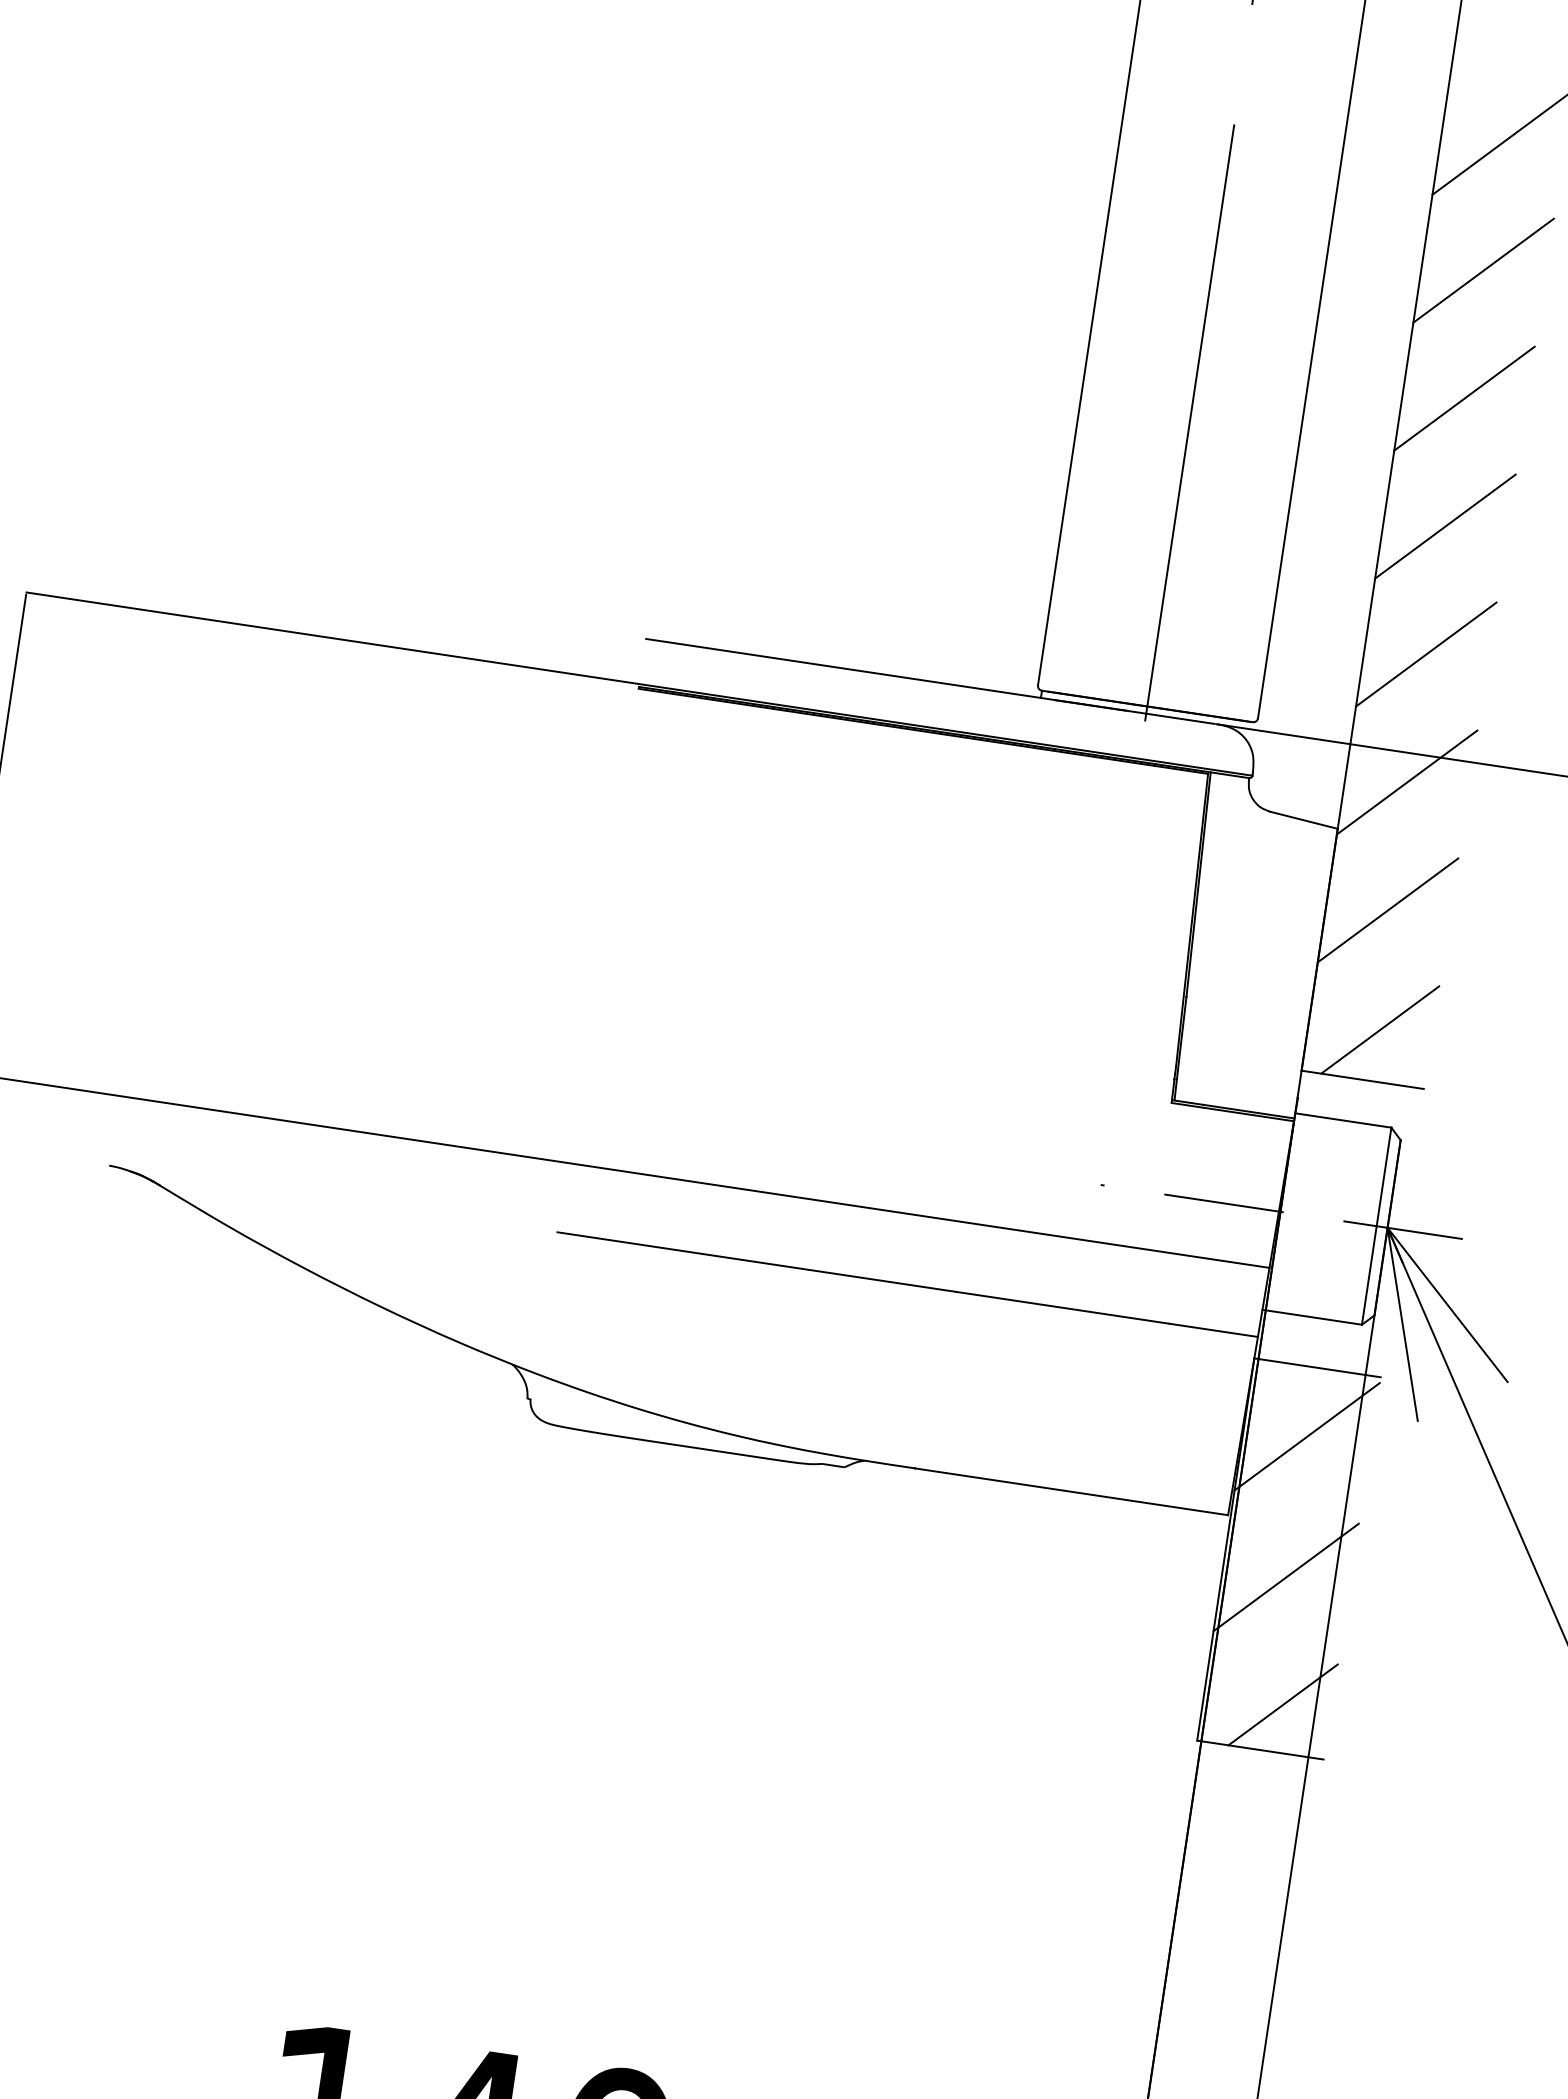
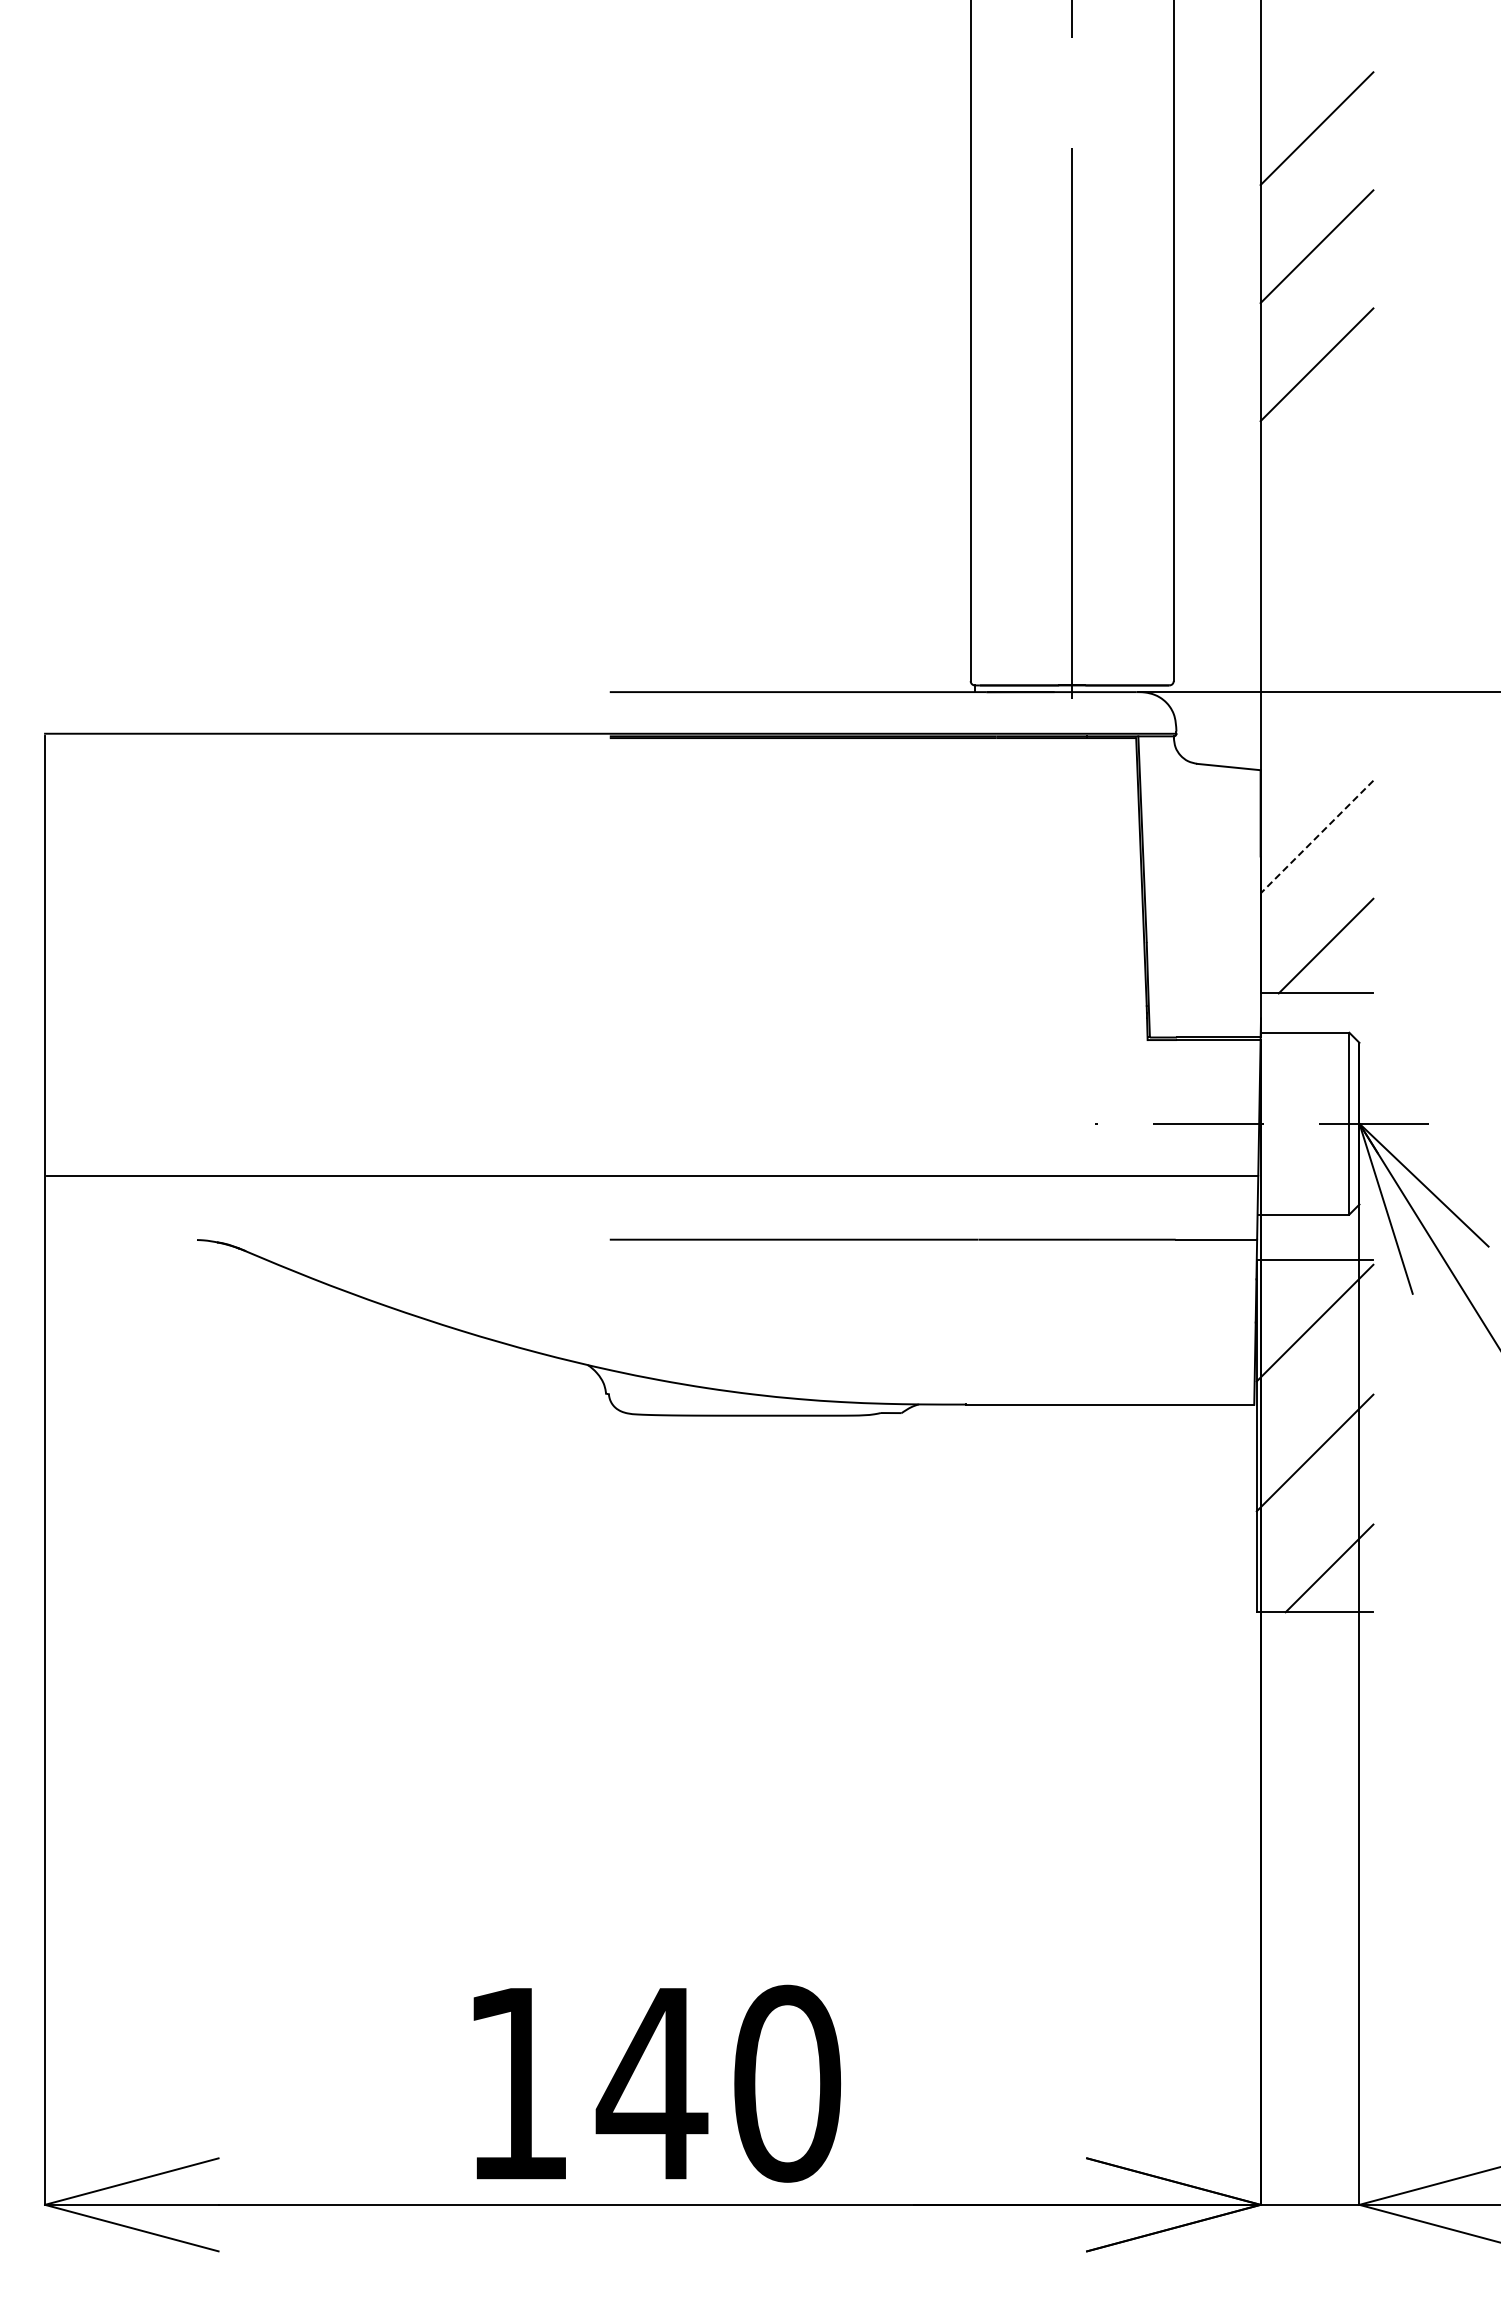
line: (1444, 526) -> (1316, 482), removed
line: (1425, 653) -> (1316, 600), removed
line: (1406, 781) -> (1316, 718), removed
line: (1388, 910) -> (1317, 837), solid -> dashed

